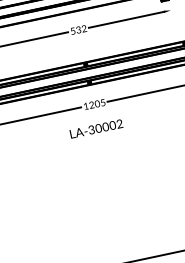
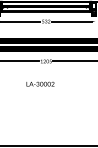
text: (96, 127) -> (40, 83), moved

